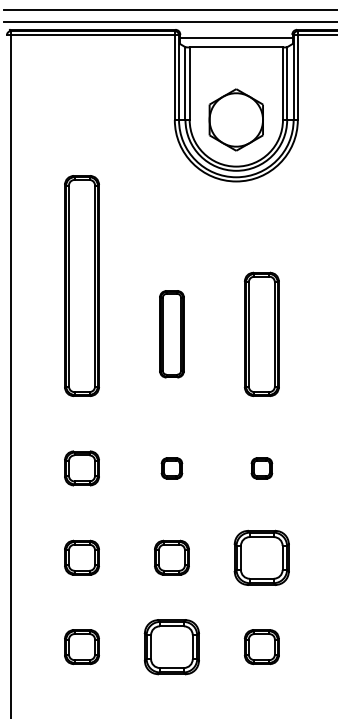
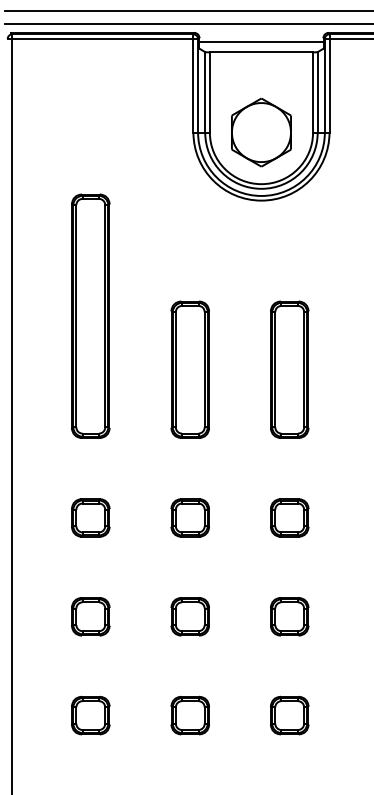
part: (171, 333) -> (189, 368), size x1.43
part: (171, 468) -> (189, 518), size x1.67
part: (261, 468) -> (289, 518), size x1.67
part: (261, 557) -> (289, 616), size x0.62
part: (171, 646) -> (189, 714), size x0.62

